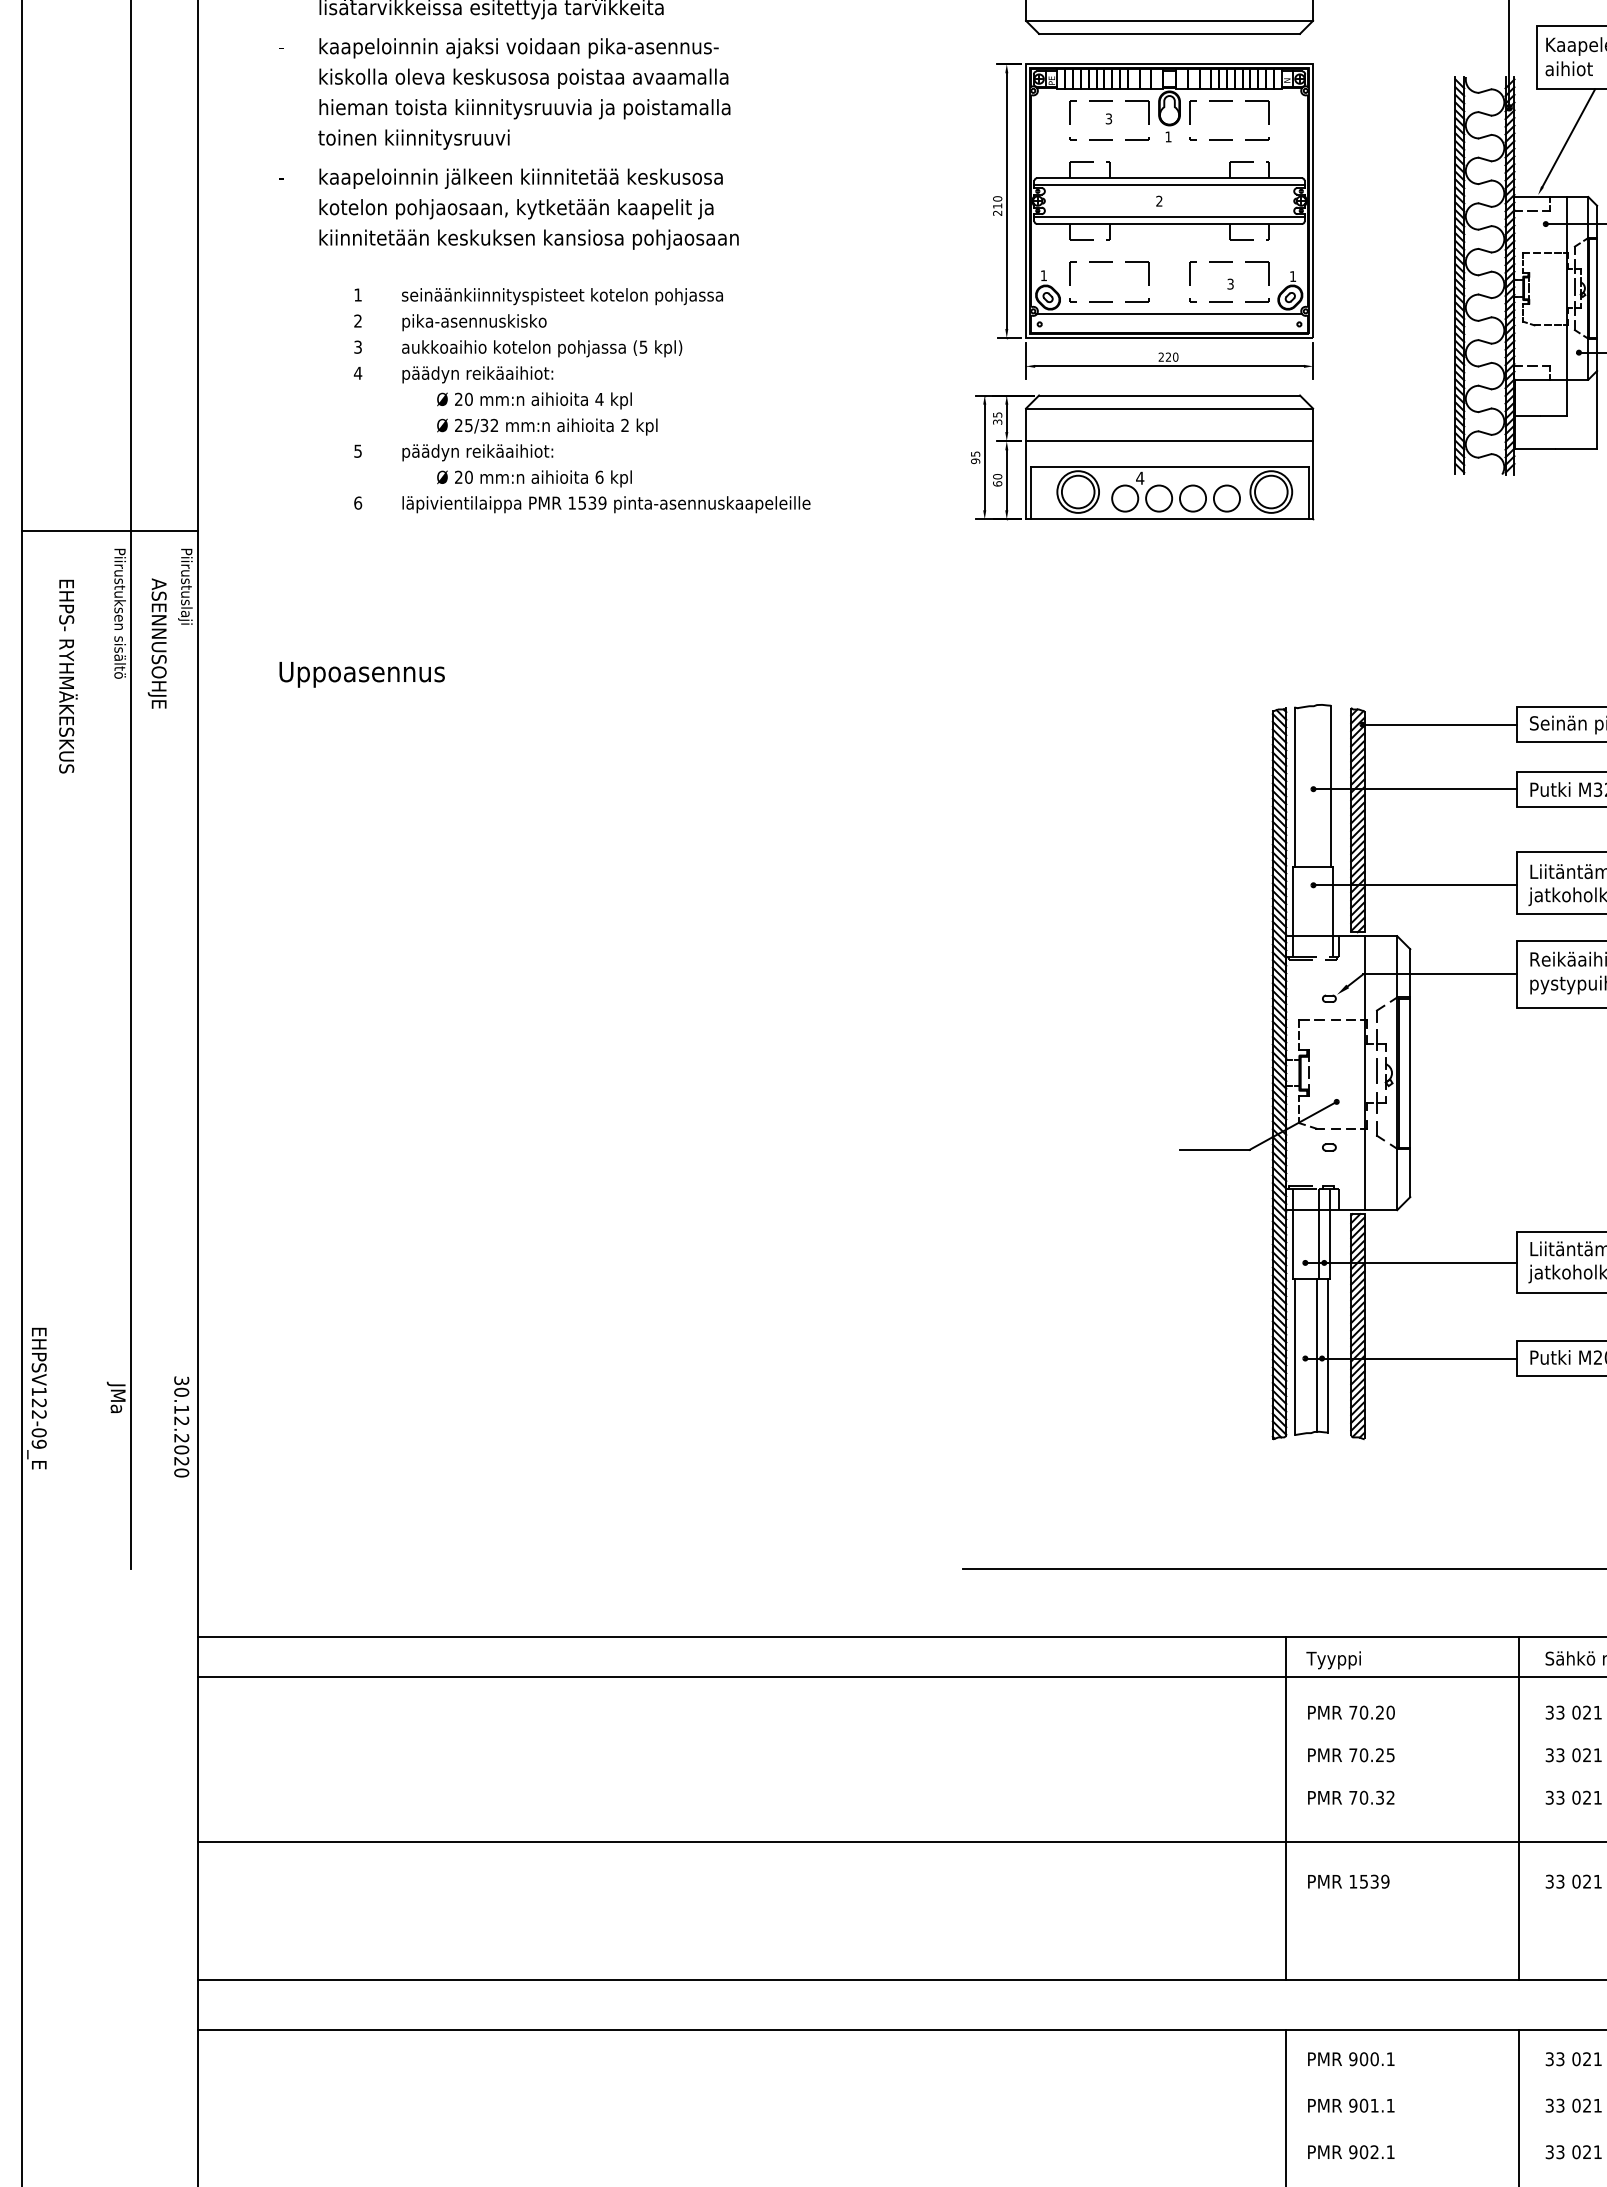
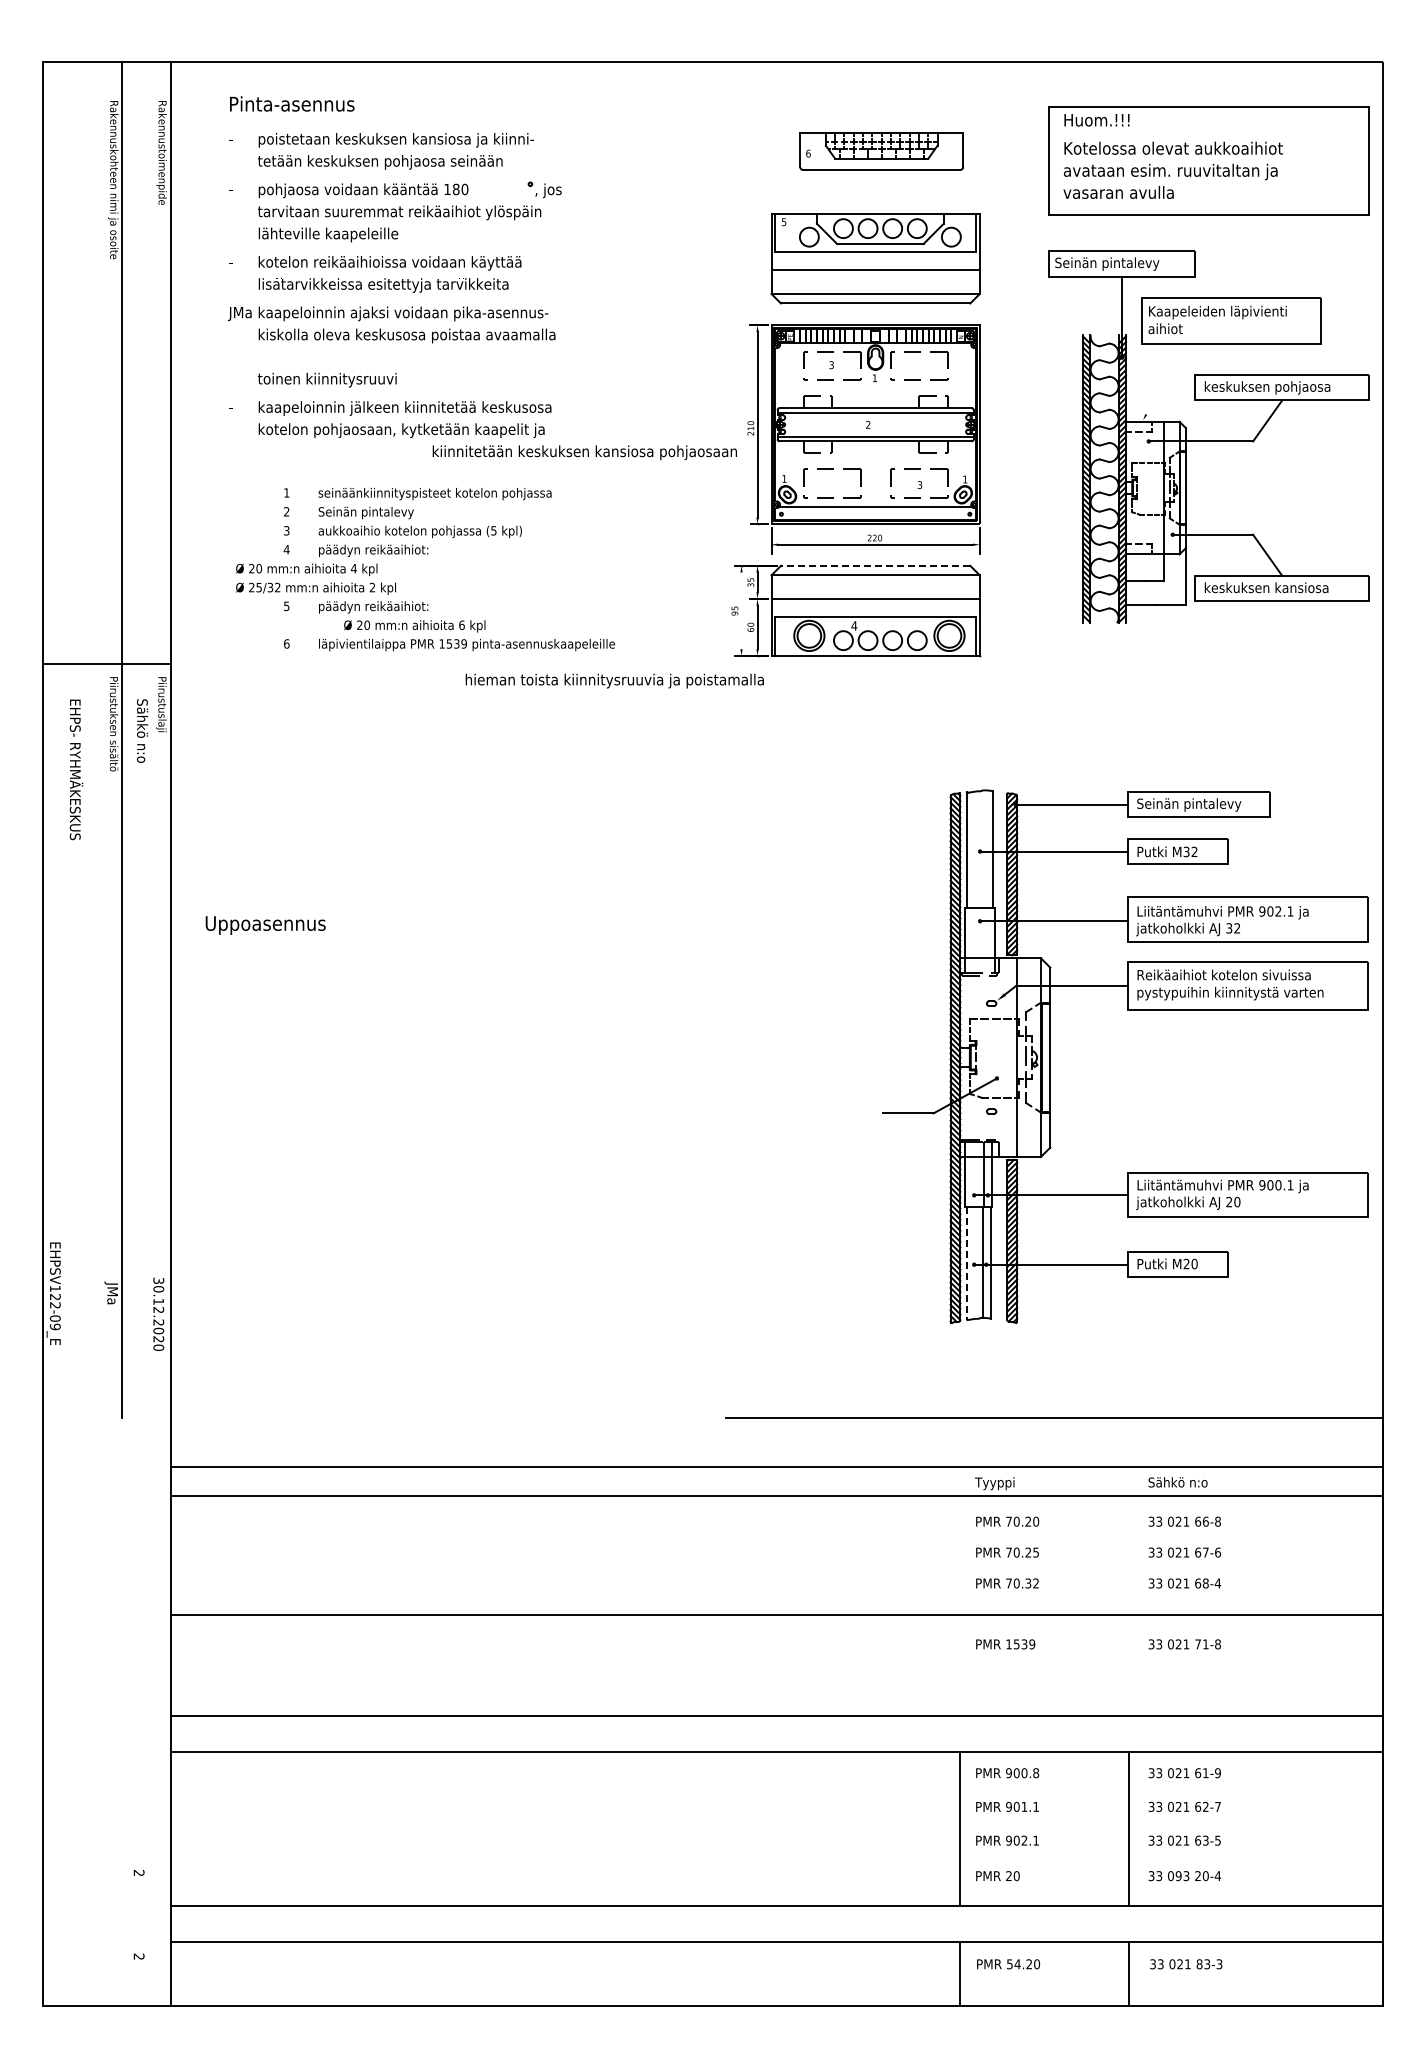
text: (292, 49) -> (239, 314), - -> JMa
text: (524, 108) -> (614, 680), moved
line: (1568, 137) -> (1165, 378), removed
text: (528, 239) -> (584, 452), moved
text: (473, 321) -> (370, 512), pika-asennuskisko -> Seinän pintalevy
line: (1169, 395) -> (875, 565), solid -> dashed
text: (546, 412) -> (315, 578), moved
line: (984, 457) -> (741, 610), removed
text: (157, 643) -> (141, 745), ASENNUSOHJE -> Sähkö n:o
text: (361, 674) -> (265, 925), moved
line: (1294, 1358) -> (966, 1264), solid -> dashed
line: (1286, 1807) -> (960, 1590), removed
line: (1519, 1807) -> (1129, 1590), removed
text: (1391, 2059) -> (1036, 1773), 900.1 -> 900.8

